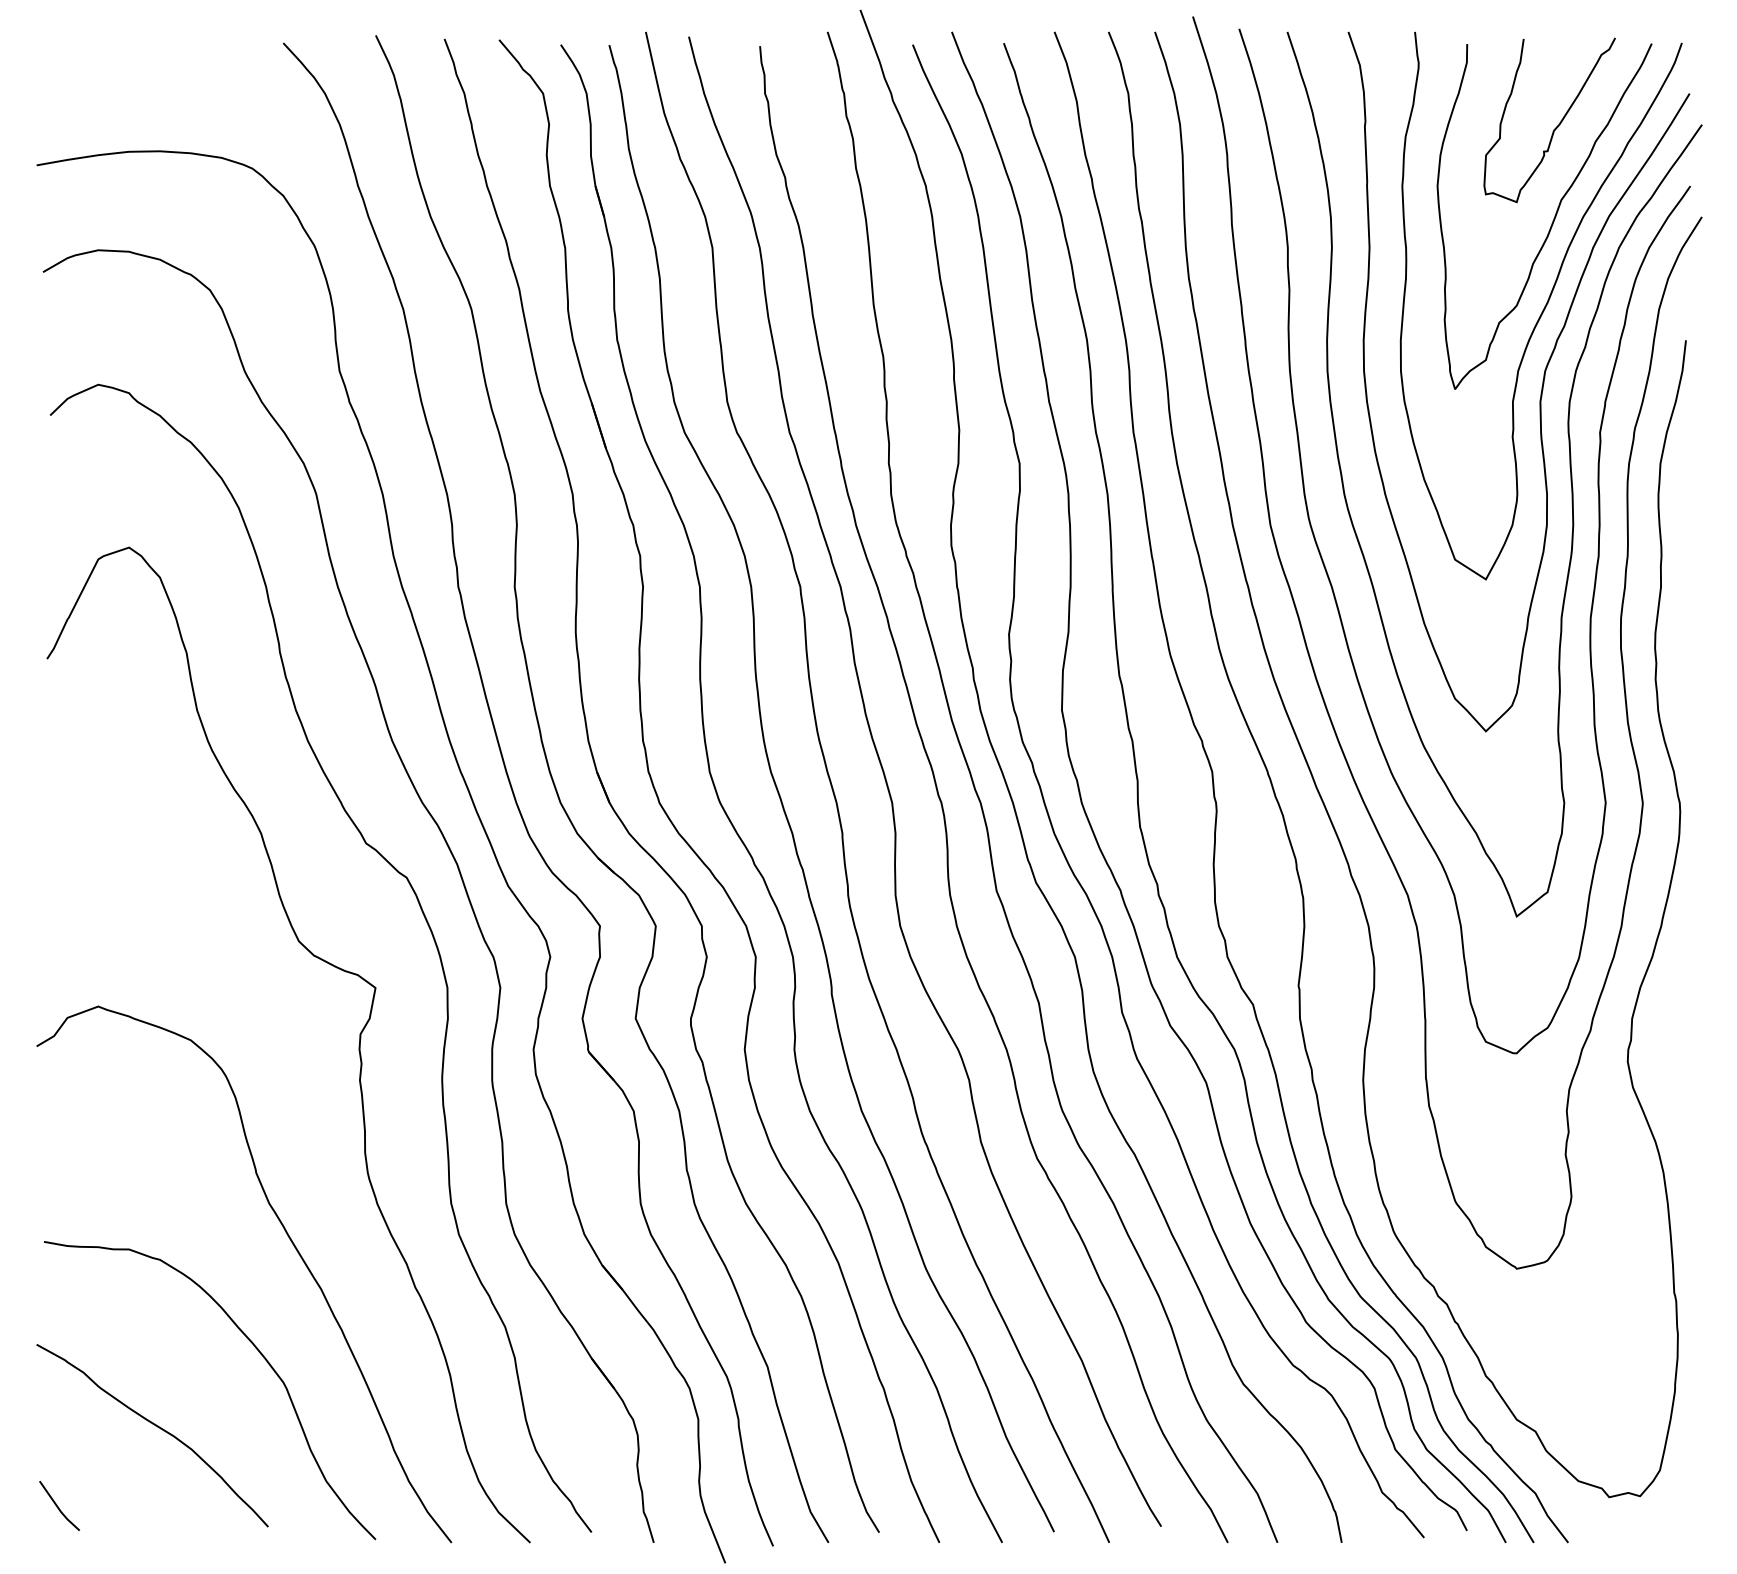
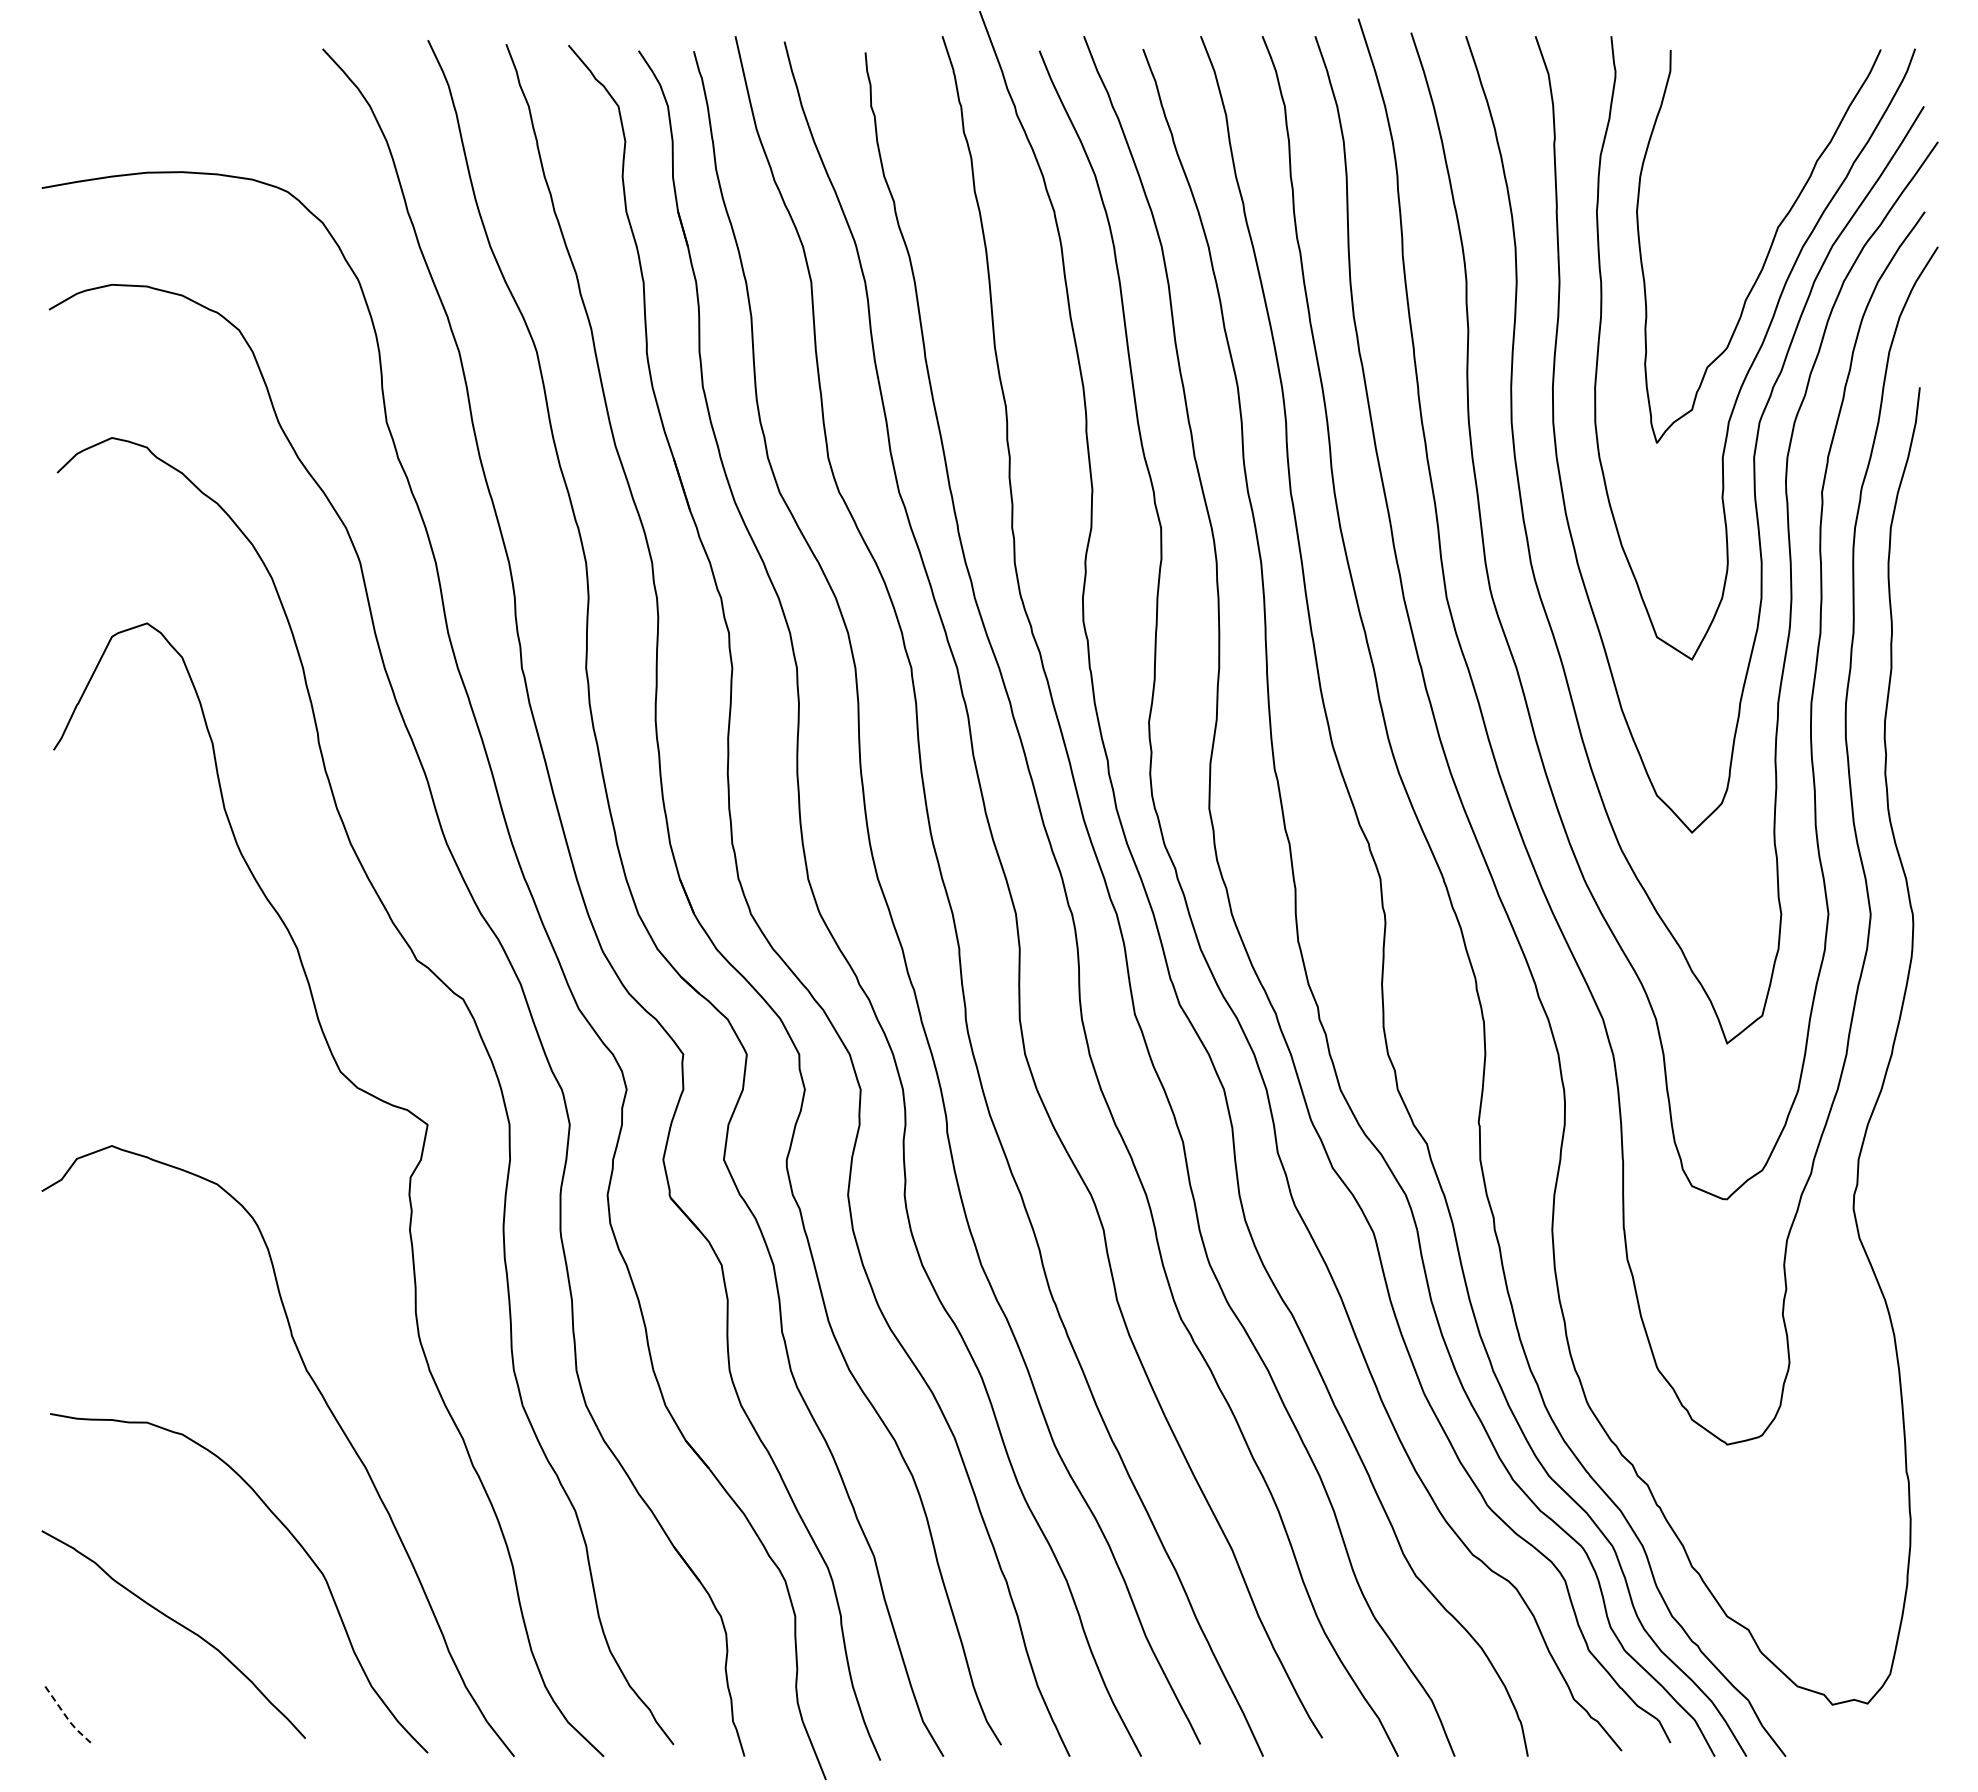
curve: (1556, 126) -> (1772, 143), removed
line: (58, 1508) -> (66, 1717), solid -> dashed

